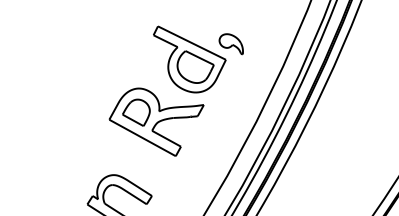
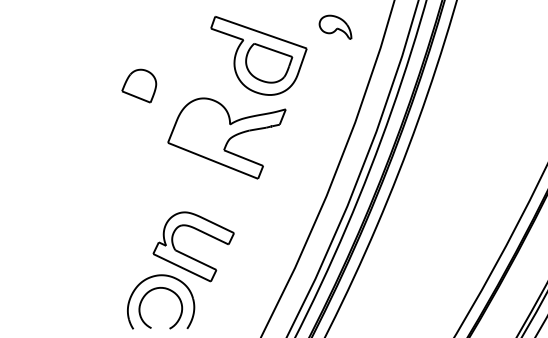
part: (231, 43) -> (335, 26), moved
part: (136, 111) -> (139, 85), moved

